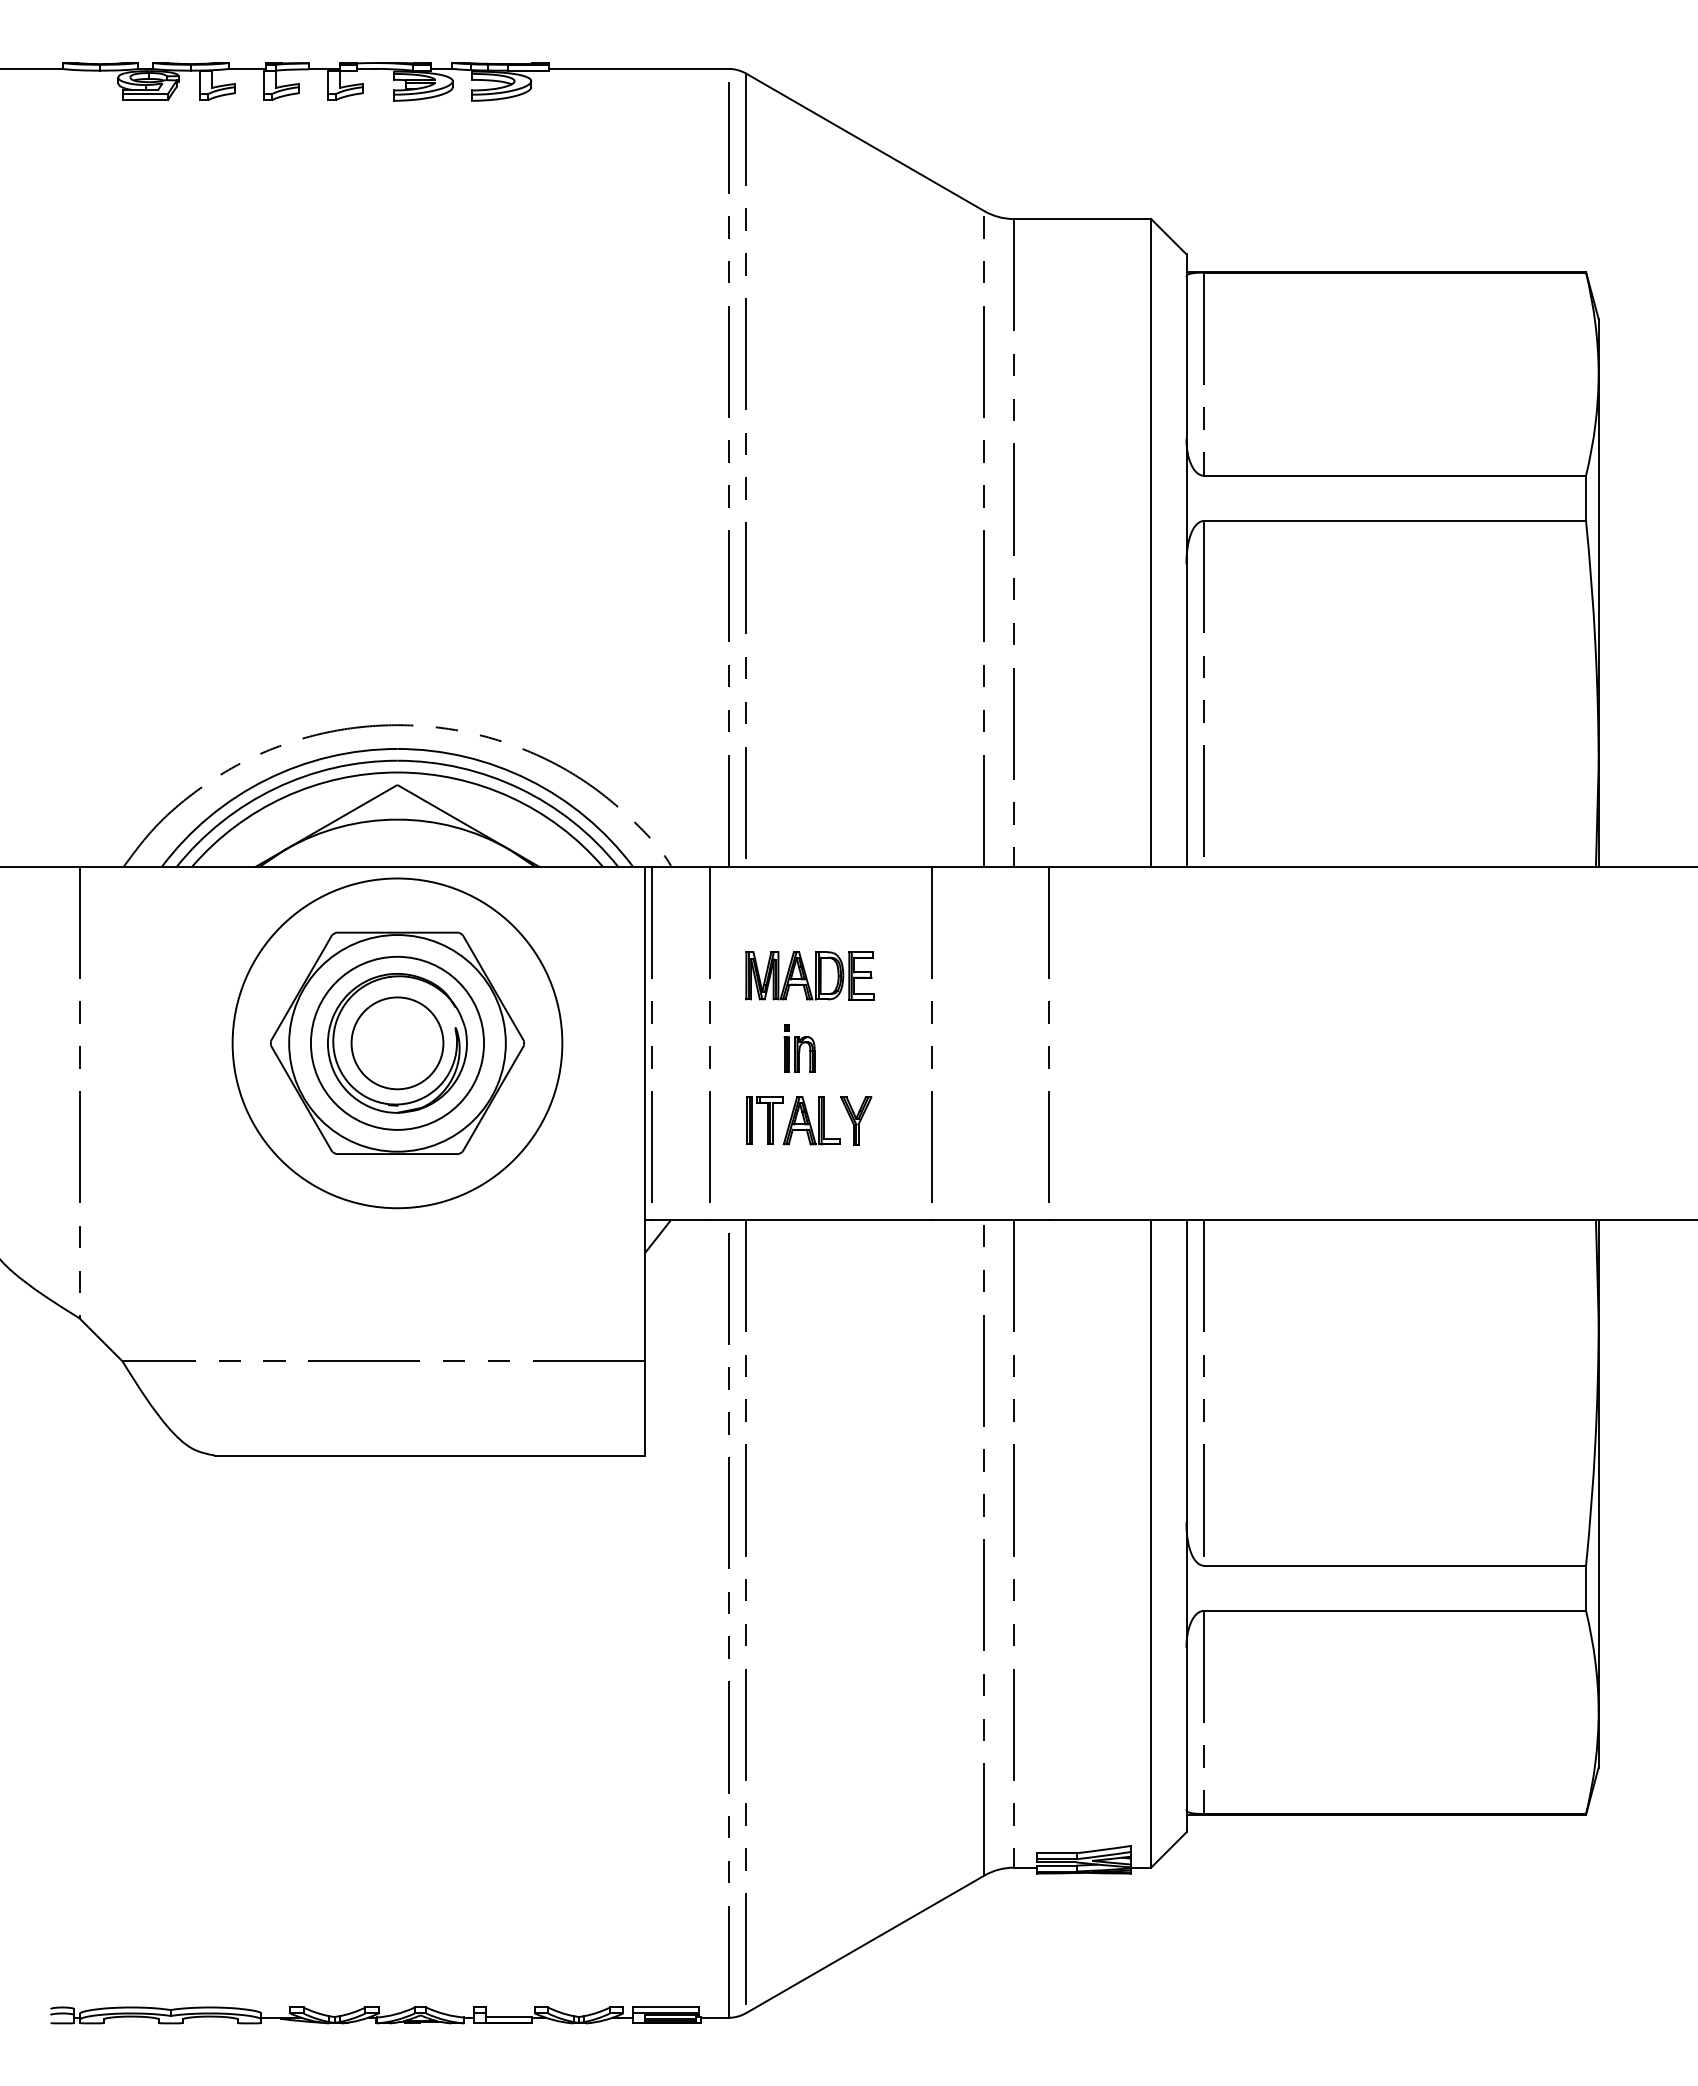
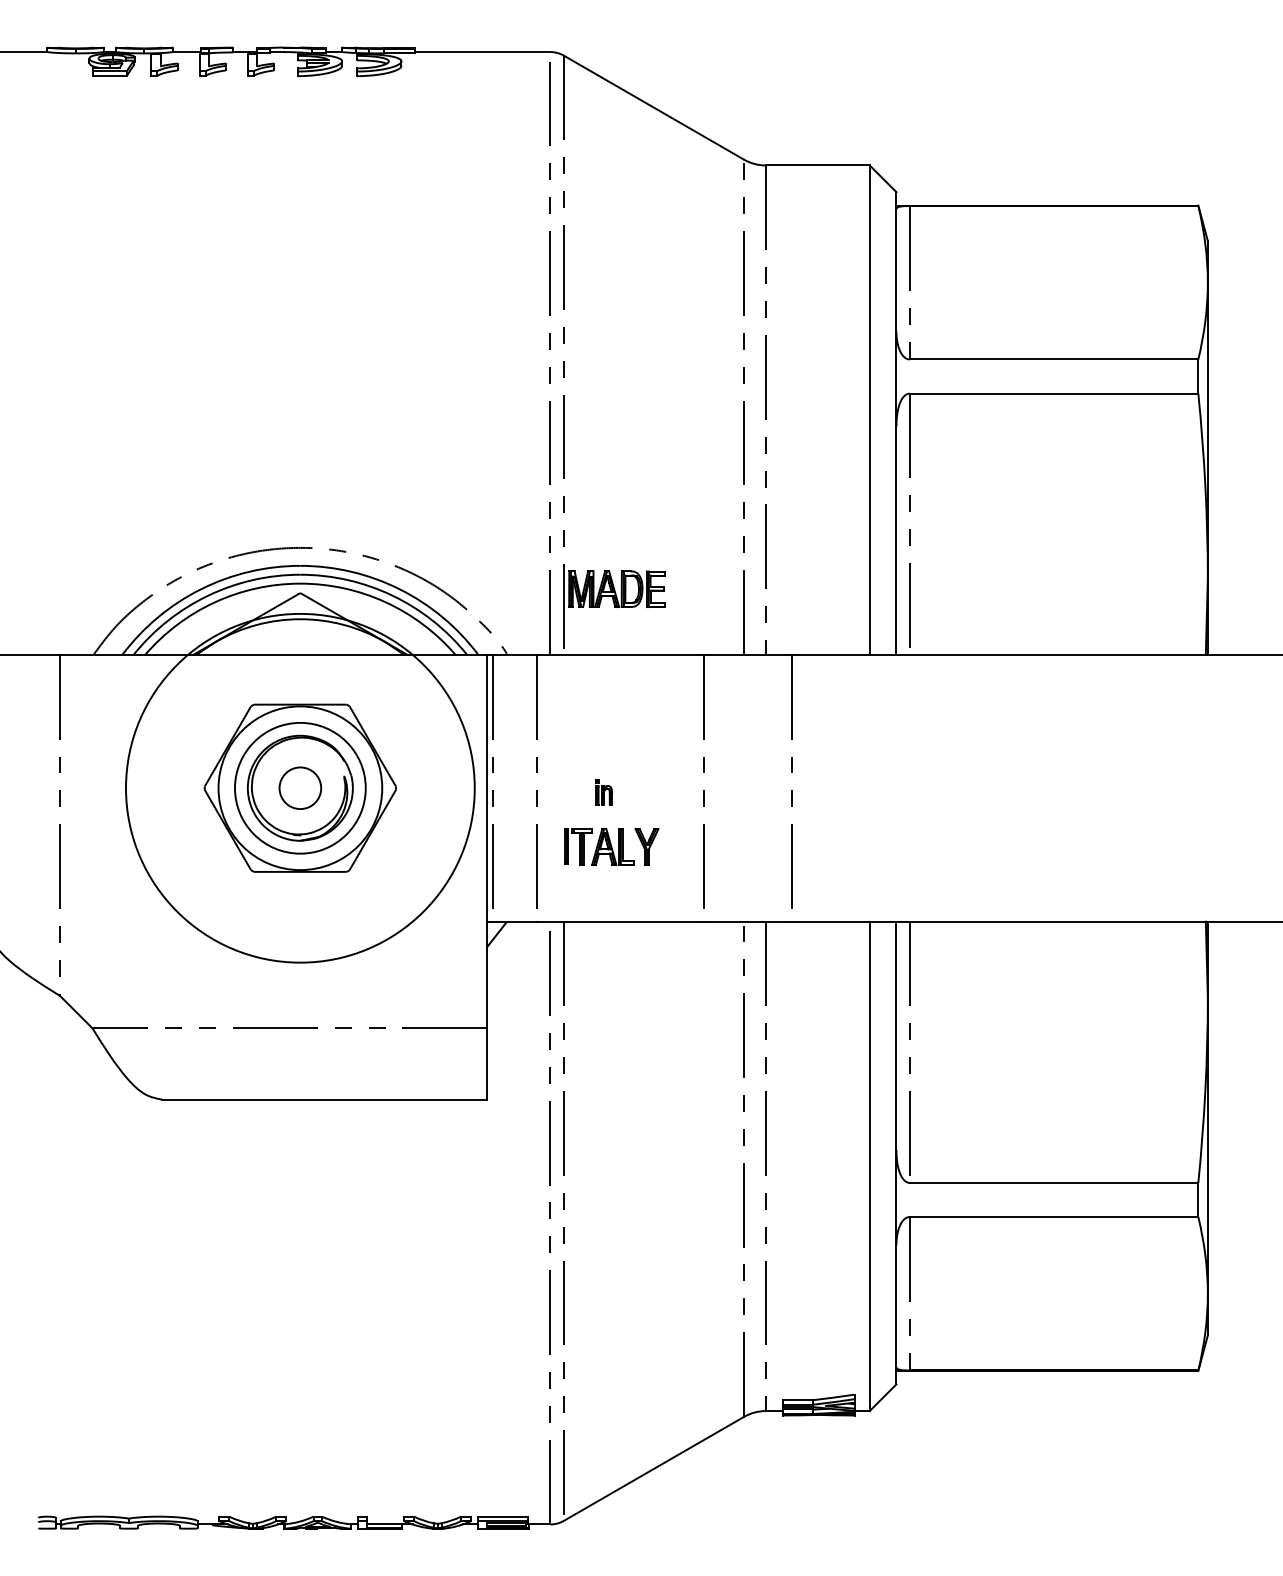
part: (809, 975) -> (616, 588), moved
circle: (397, 1043) -> (300, 788), size x0.6
circle: (397, 1043) -> (300, 788), size x1.4
part: (799, 1048) -> (604, 792), size x0.7

